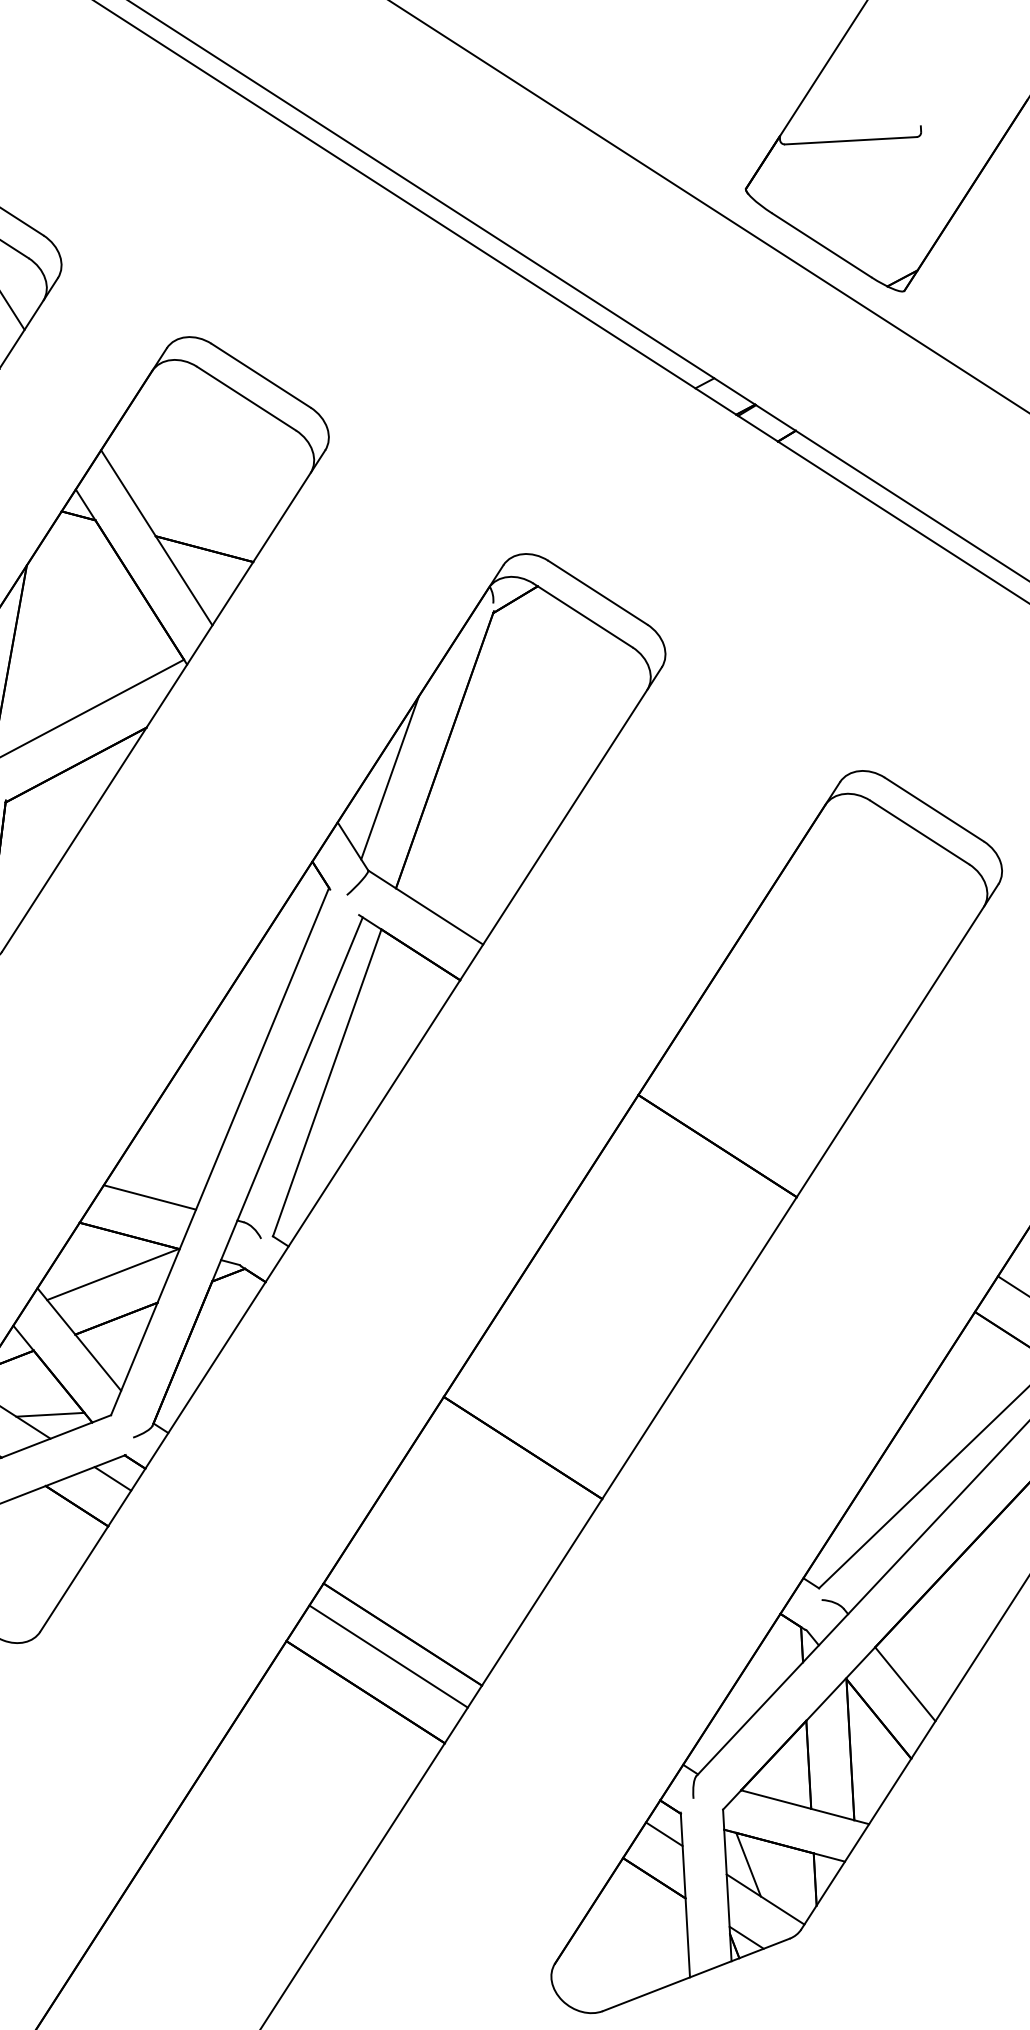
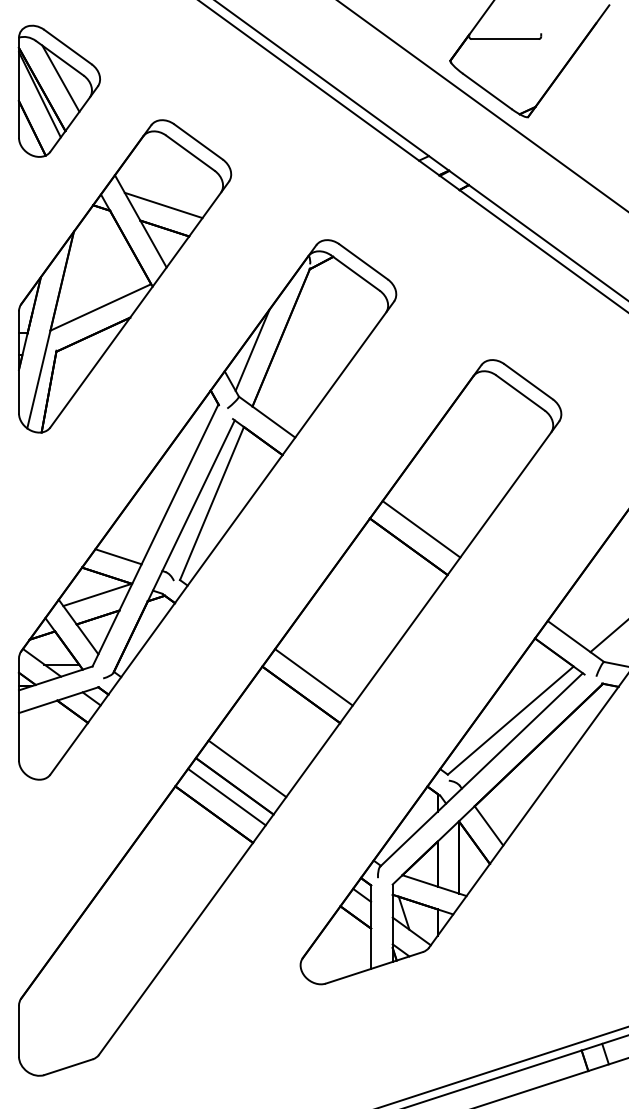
line: (199, 504) -> (163, 205), added
line: (740, 1110) -> (421, 529), added
line: (545, 1412) -> (313, 677), added
line: (425, 1598) -> (247, 768), added

